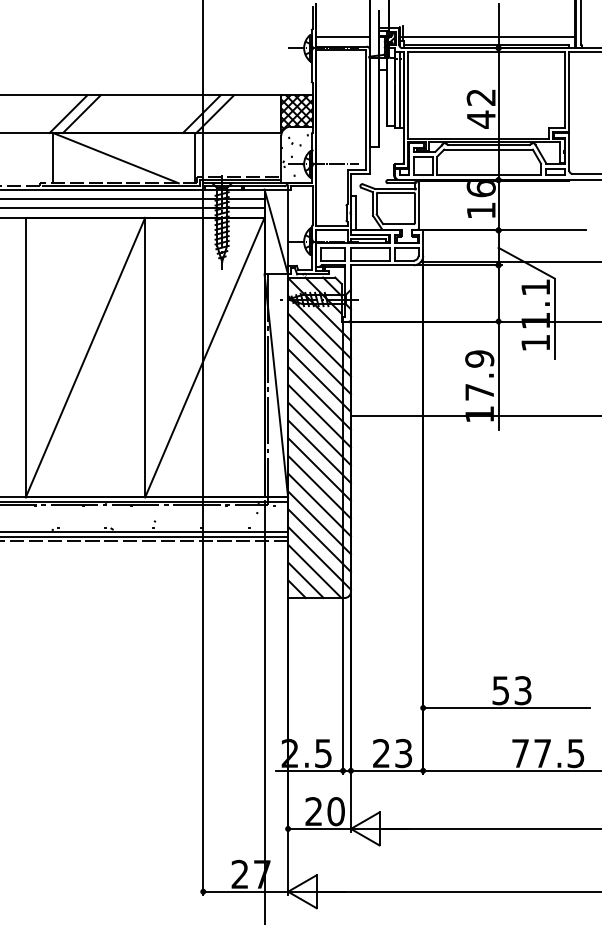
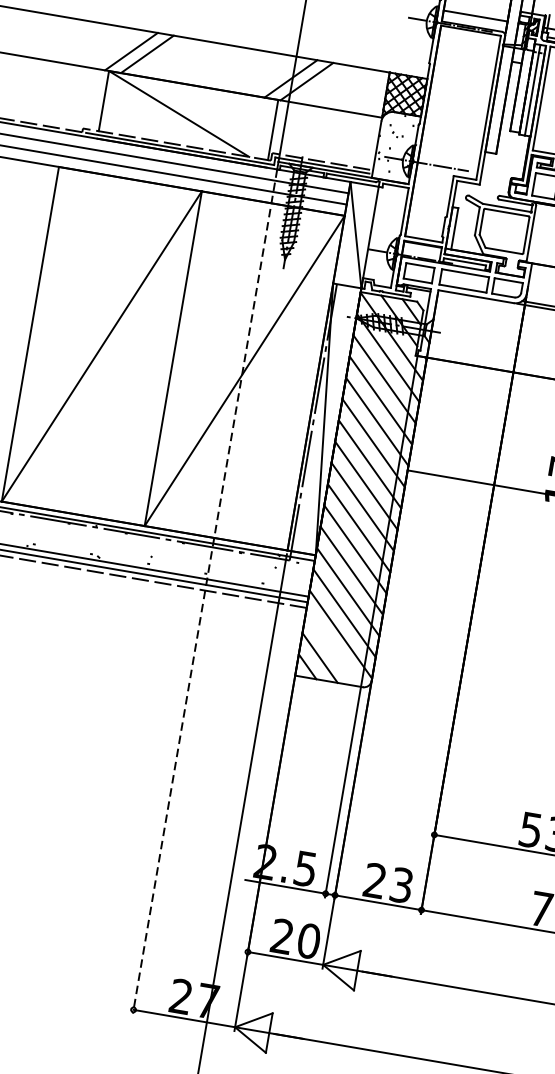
line: (203, 542) -> (205, 591), solid -> dashed
line: (314, 571) -> (332, 649), removed

